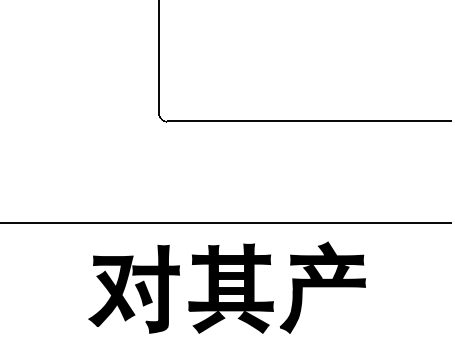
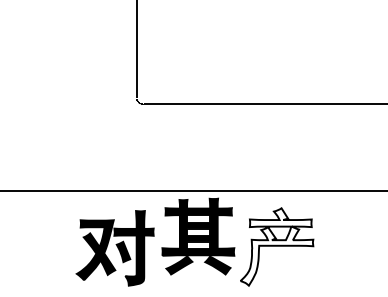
fill: (322, 287) -> (276, 246), removed
part: (230, 288) -> (197, 236), moved

